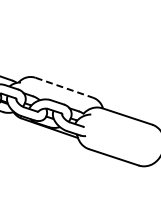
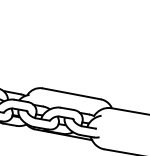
line: (64, 87) -> (72, 93), dashed -> solid

